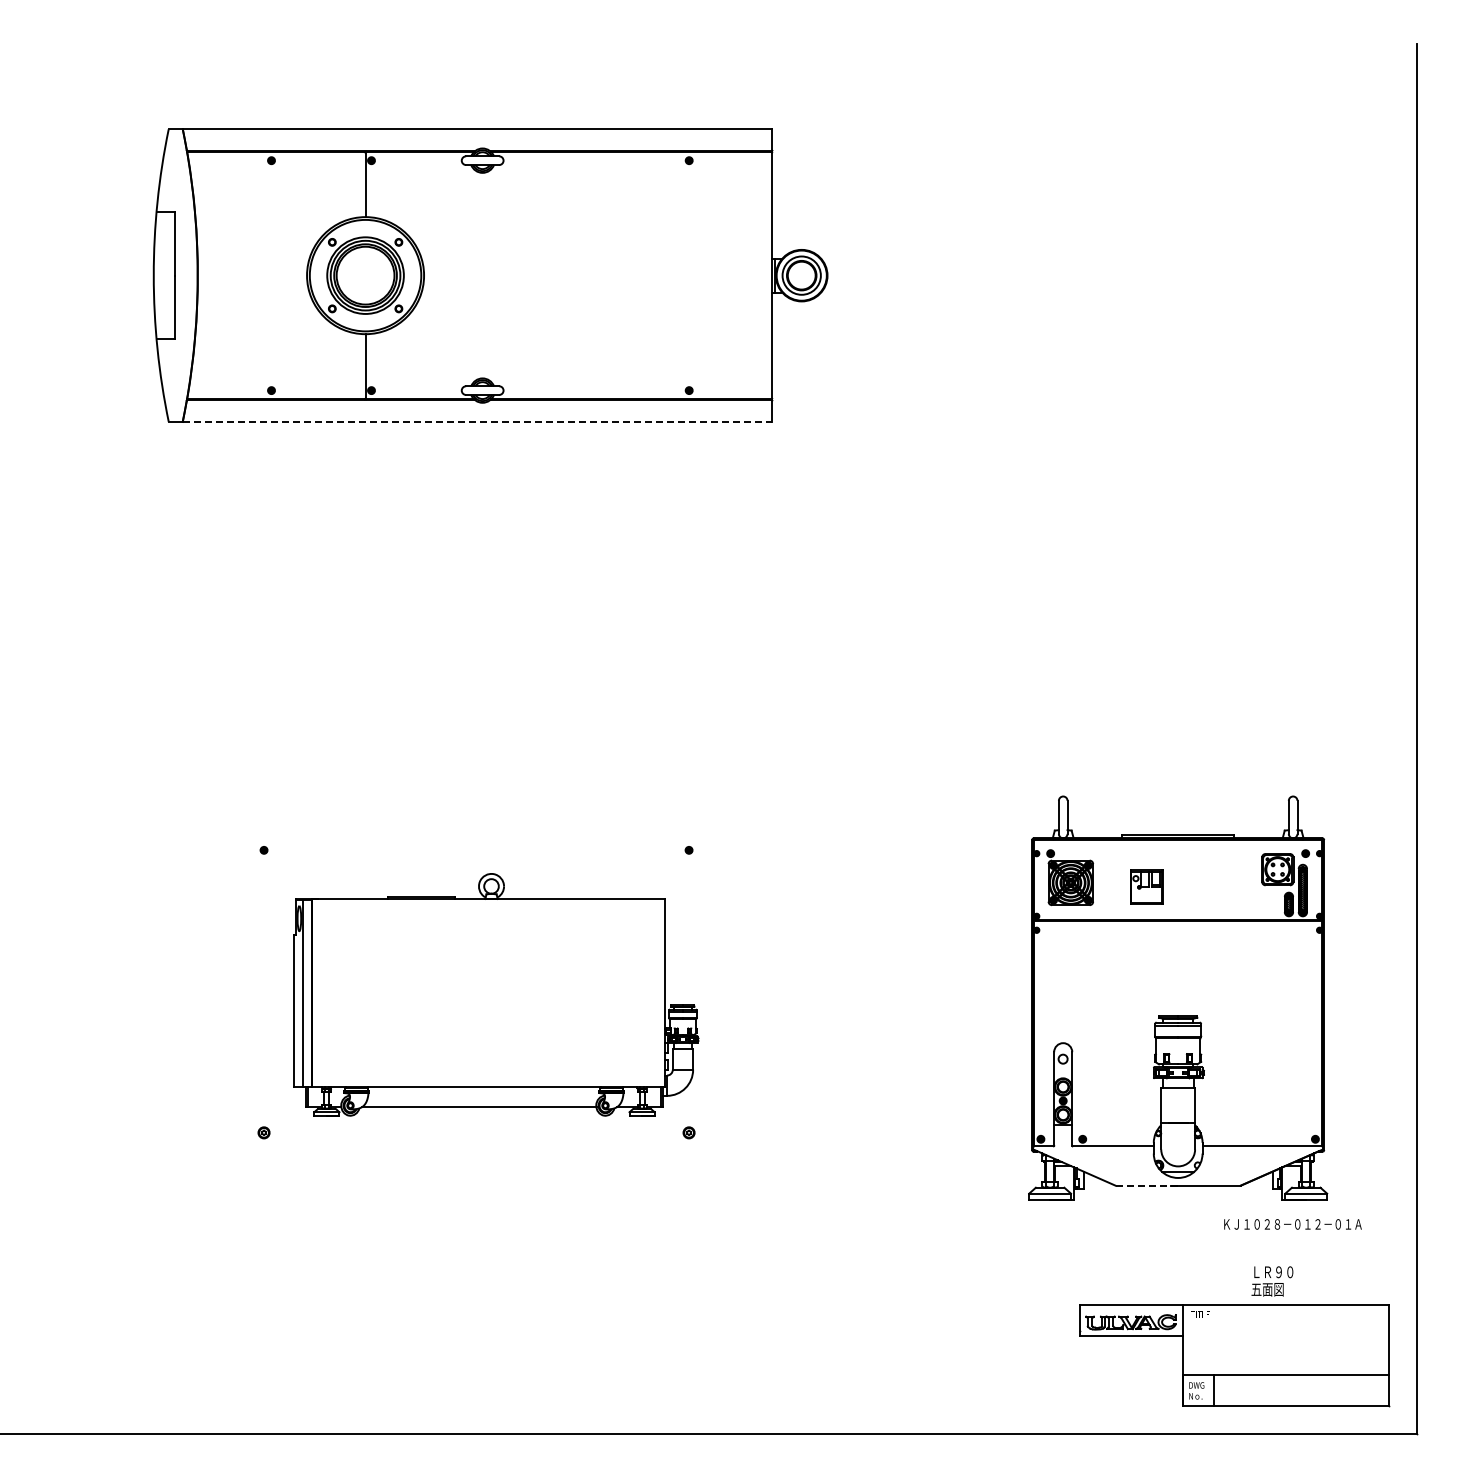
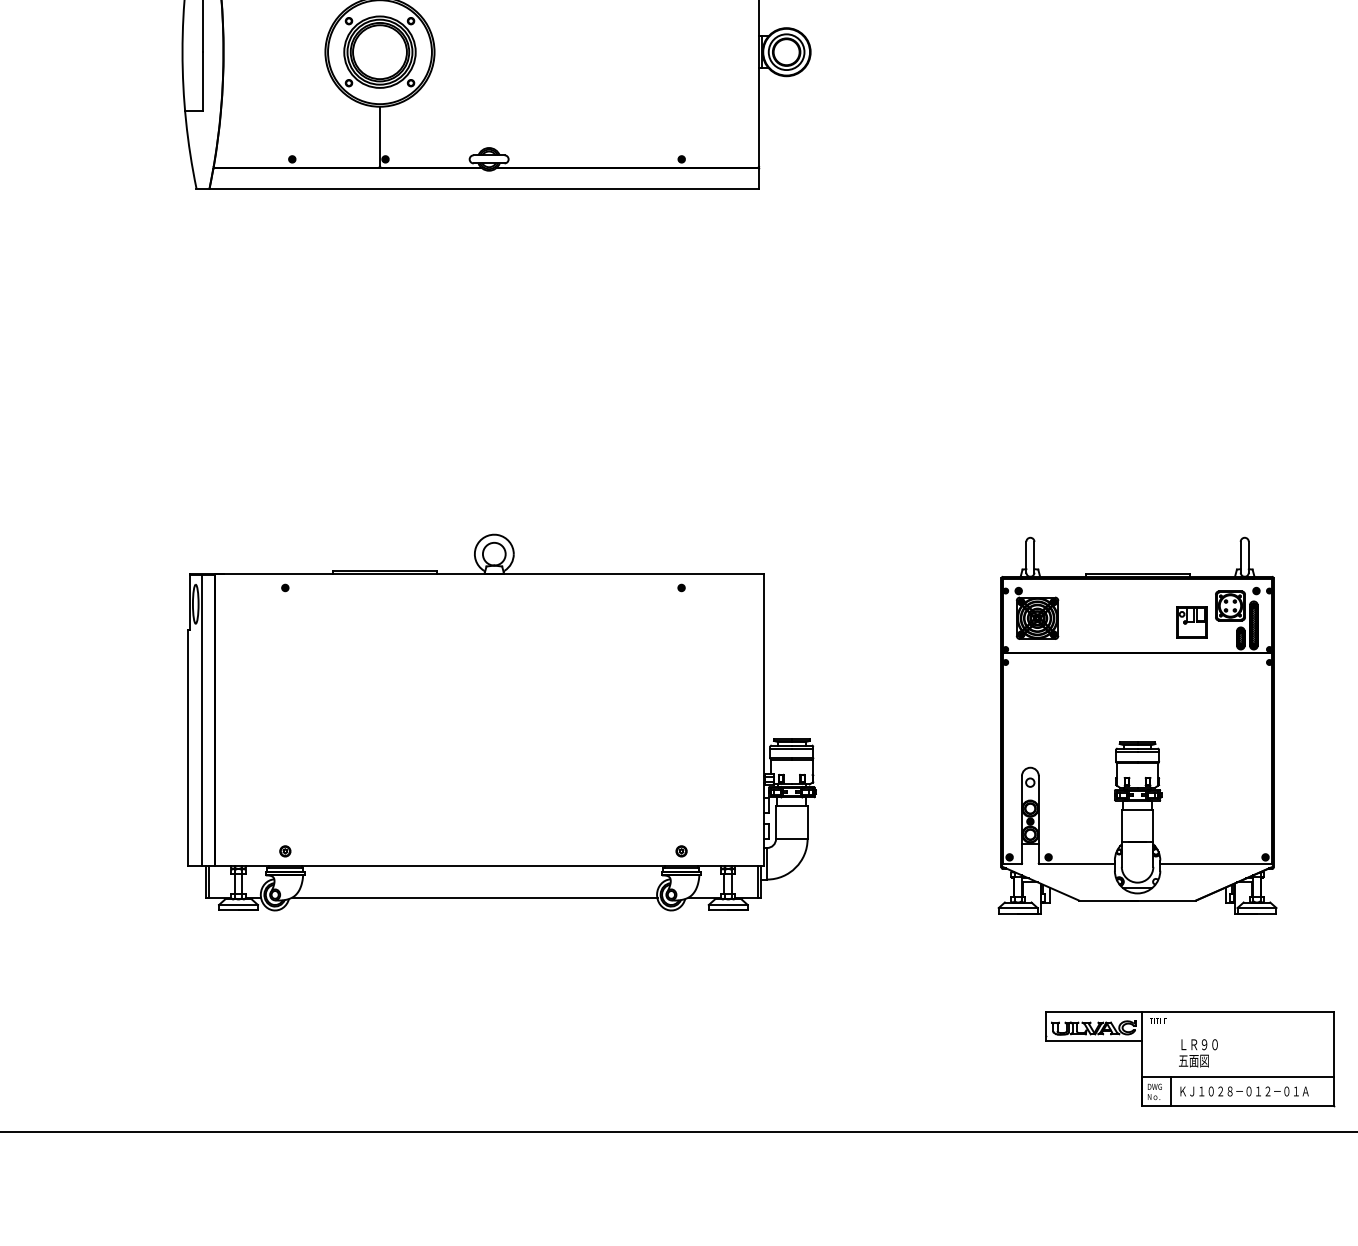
line: (477, 421) -> (484, 188), dashed -> solid
part: (1146, 886) -> (1191, 621), moved
part: (496, 994) -> (502, 722), size x1.67
line: (1146, 1185) -> (1108, 900), dashed -> solid
text: (1292, 1224) -> (1244, 1091), moved
text: (1272, 1281) -> (1198, 1053), moved

